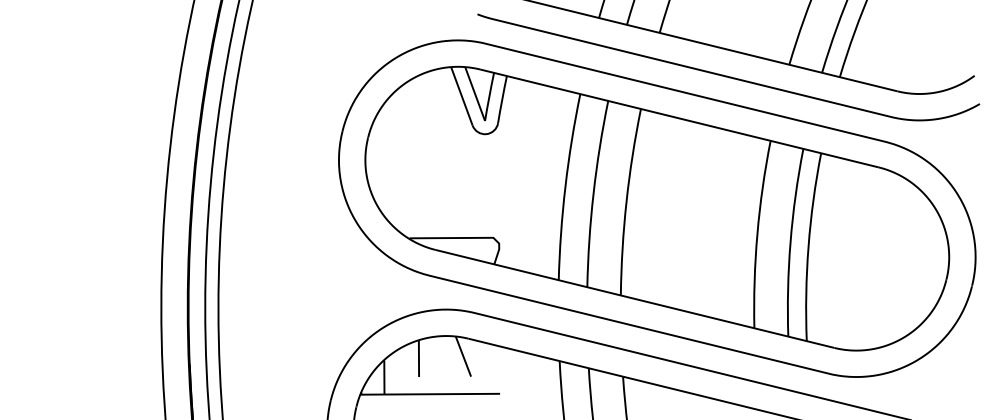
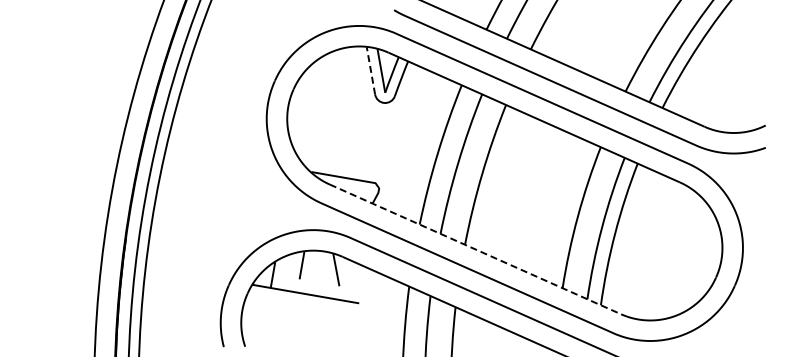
line: (461, 96) -> (370, 70), solid -> dashed
line: (635, 299) -> (475, 249), solid -> dashed

